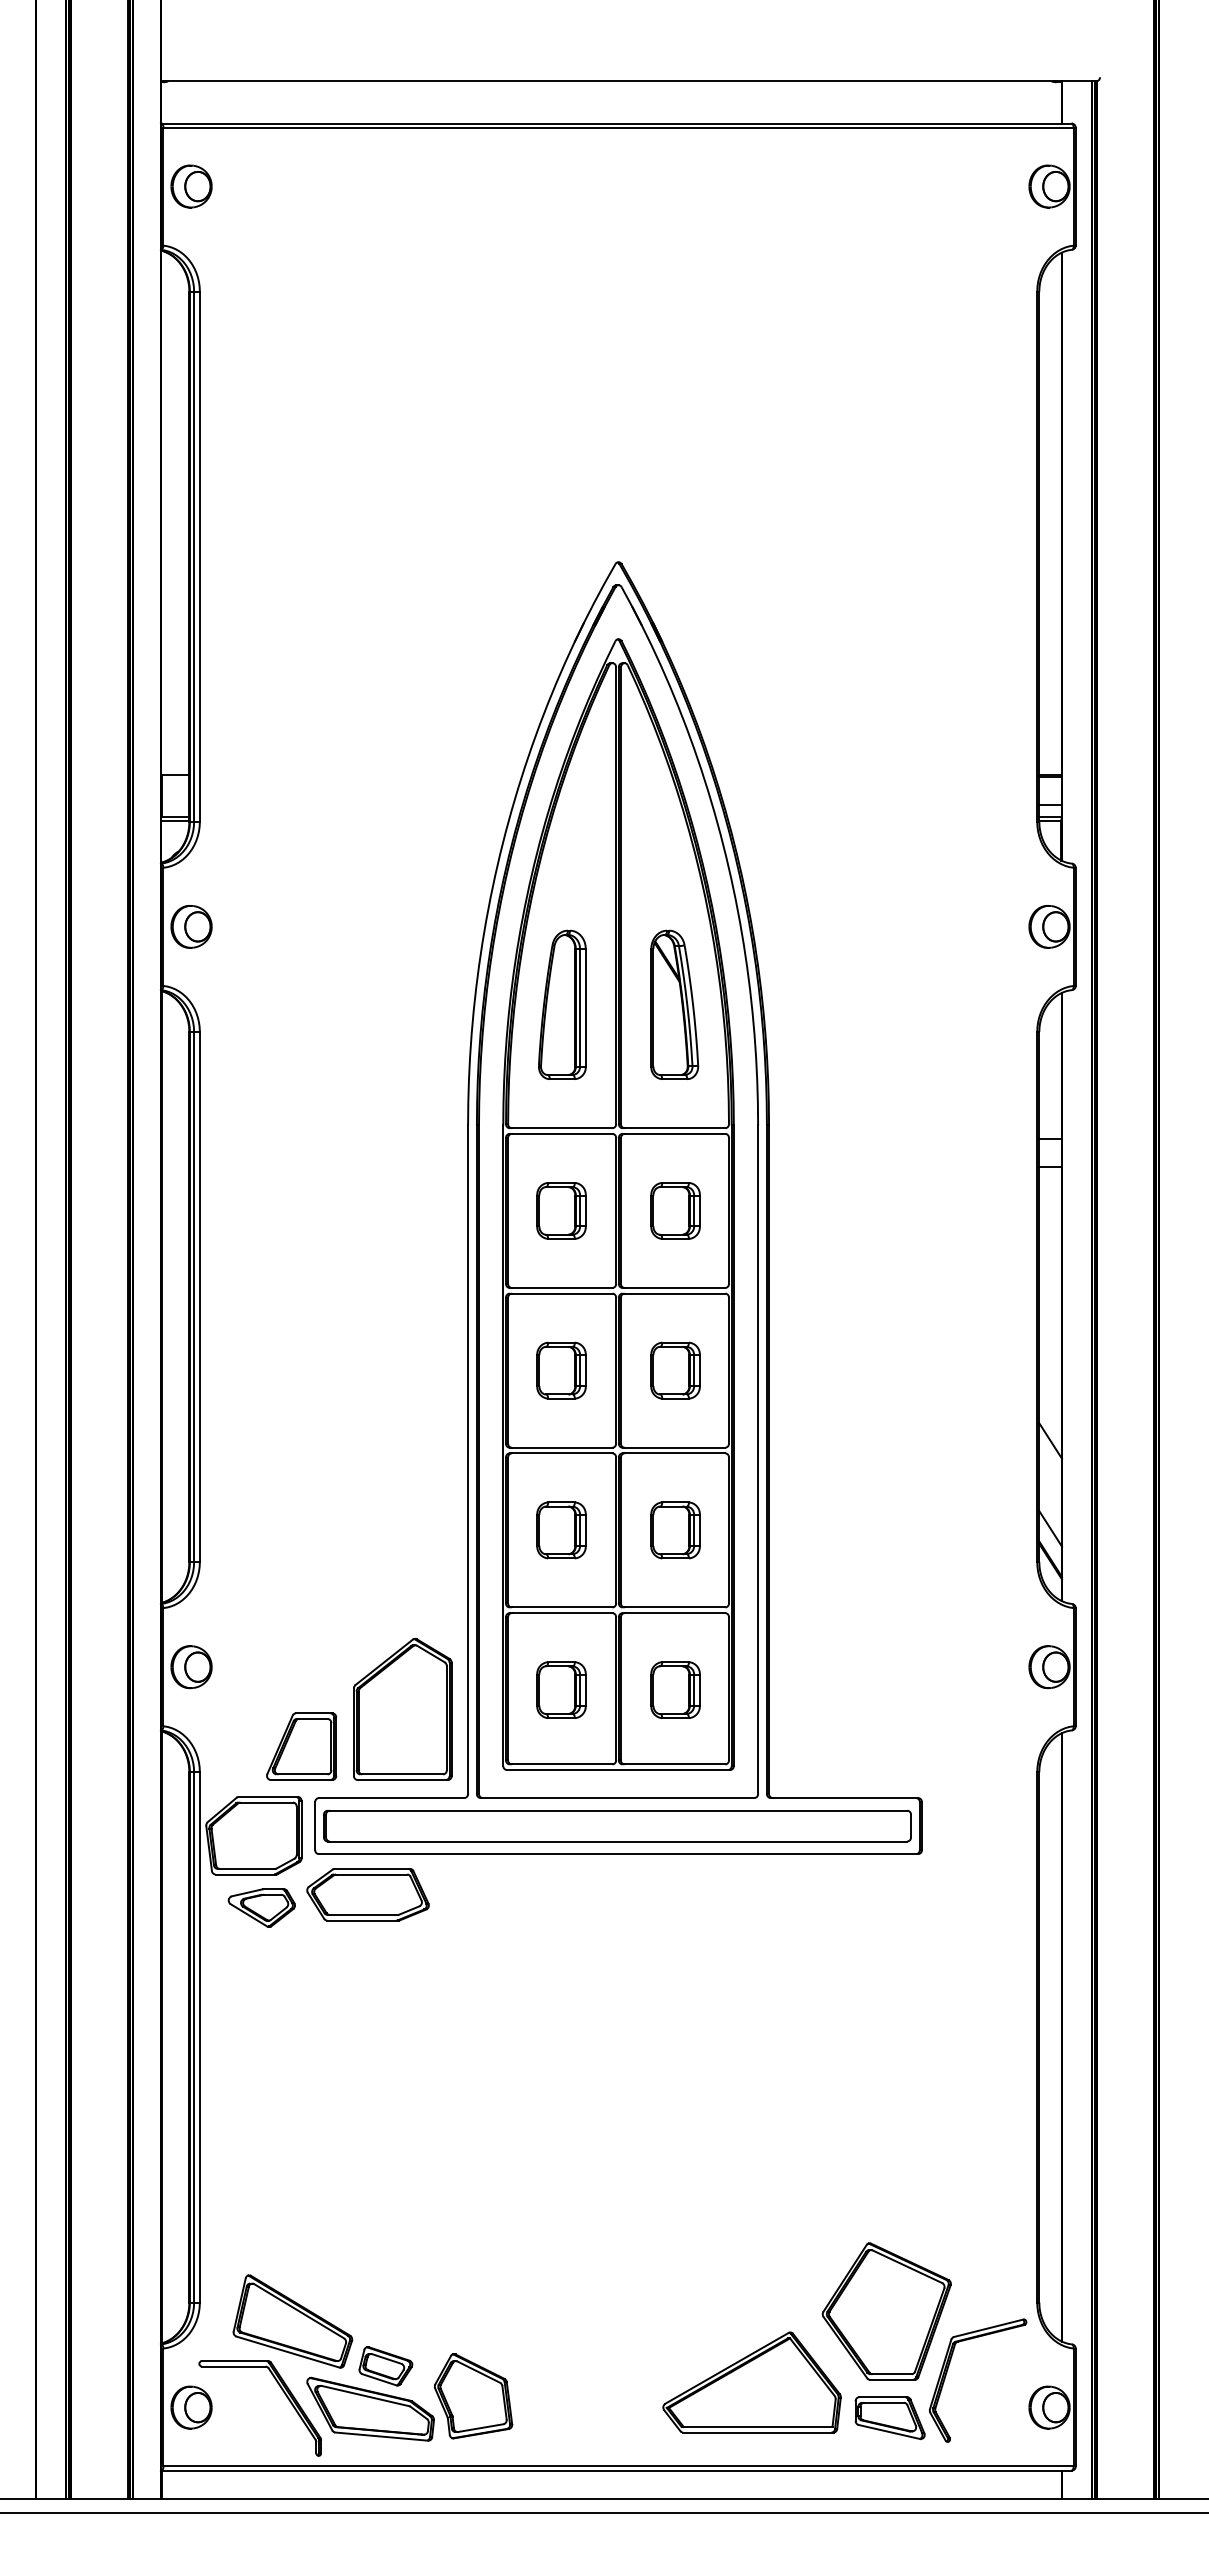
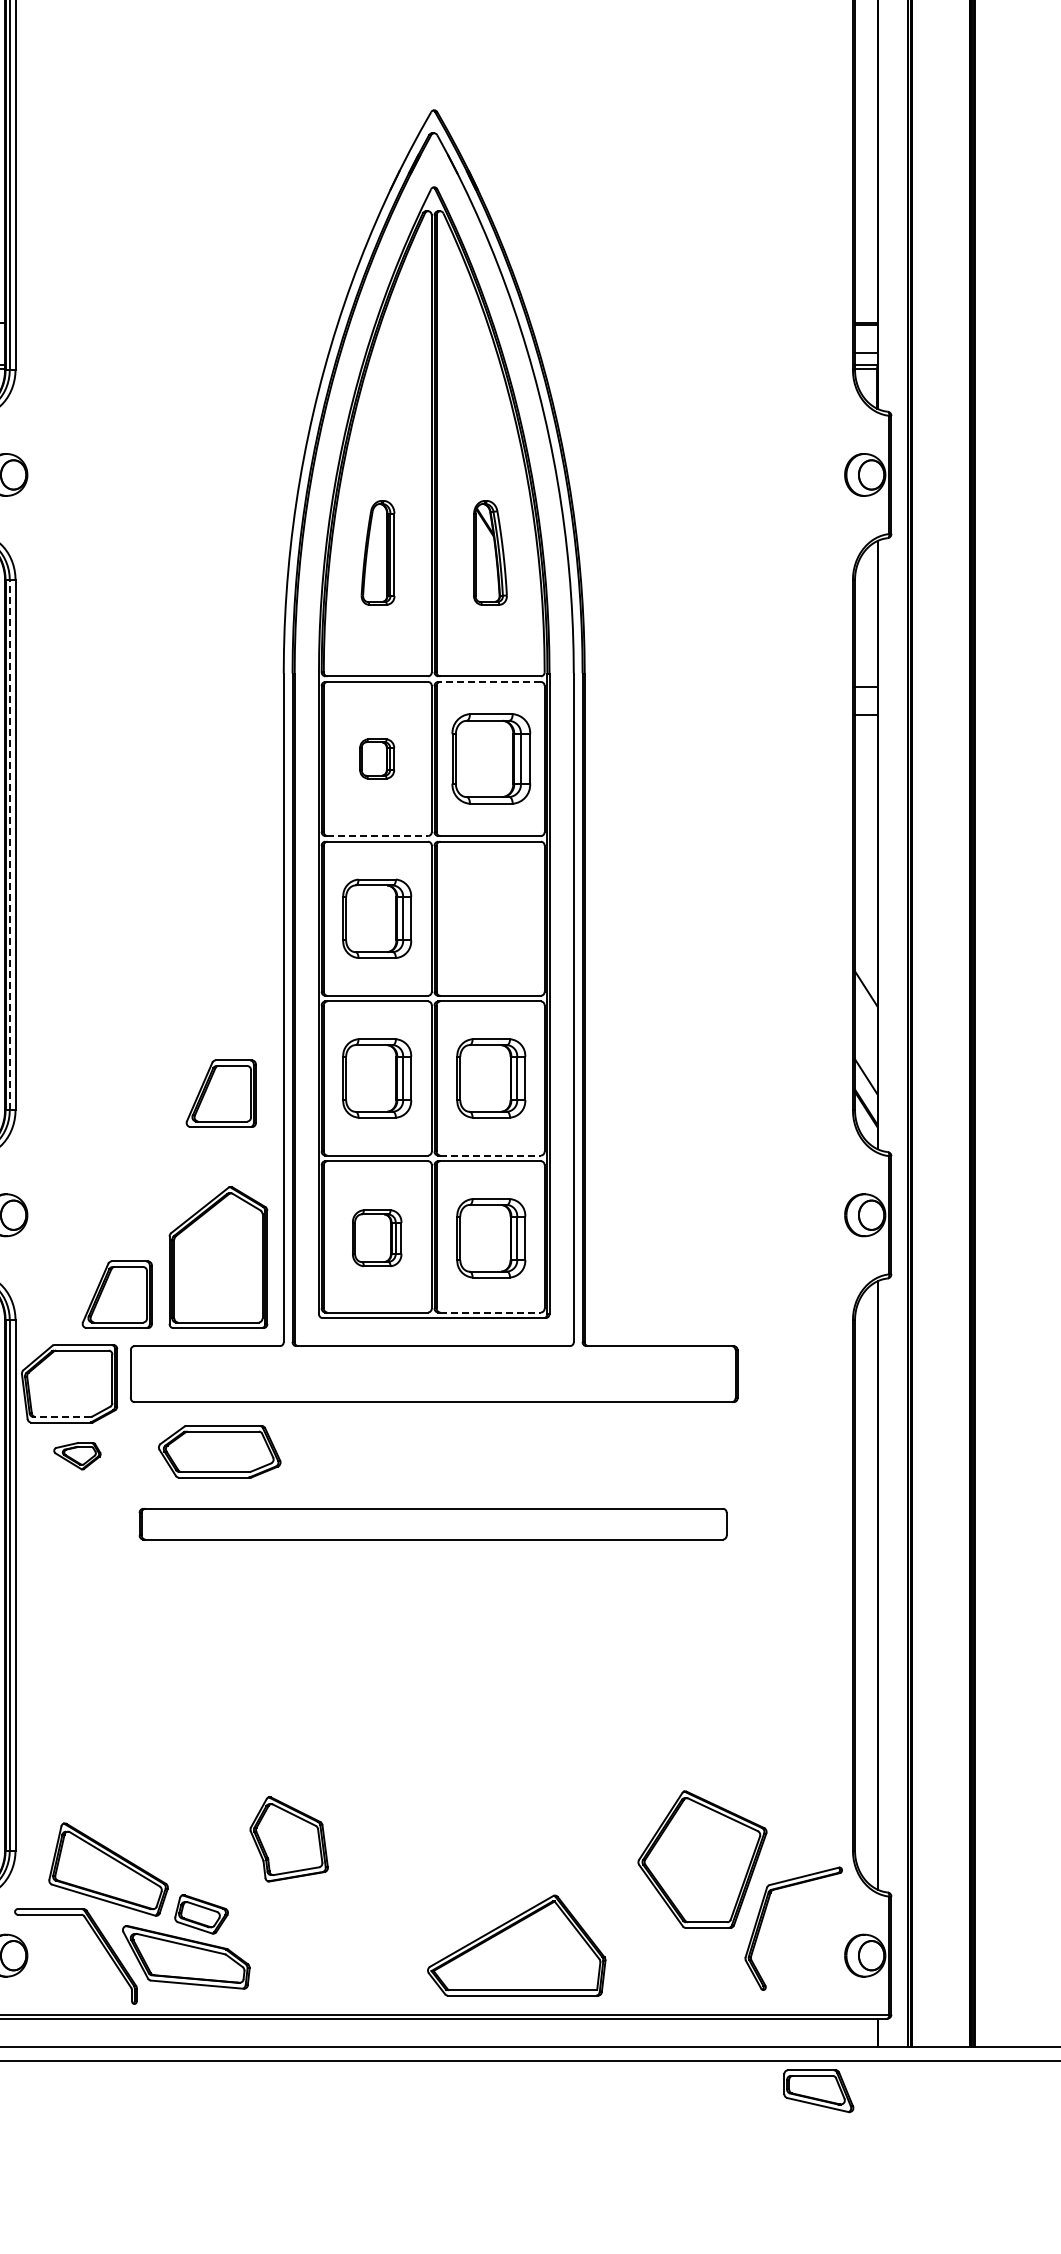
part: (562, 1004) -> (378, 552), size x0.7
part: (674, 1004) -> (490, 552), size x0.7
line: (674, 1133) -> (490, 681), solid -> dashed
part: (561, 1210) -> (377, 758), size x0.7
part: (675, 1210) -> (491, 758), size x1.6
line: (562, 1288) -> (378, 836), solid -> dashed
line: (194, 1296) -> (10, 844), solid -> dashed
part: (561, 1370) -> (377, 918), size x1.4
part: (675, 1370) -> (491, 918), removed
part: (561, 1530) -> (377, 1078), size x1.4
part: (675, 1530) -> (491, 1078), size x1.4
part: (405, 1545) -> (221, 1093), added
line: (675, 1607) -> (491, 1155), solid -> dashed
part: (675, 1689) -> (491, 1237), size x1.4
line: (675, 1764) -> (491, 1312), solid -> dashed
part: (617, 1825) -> (433, 1523), moved
line: (247, 1868) -> (63, 1416), solid -> dashed
part: (367, 1894) -> (219, 1451), moved
part: (261, 1907) -> (77, 1455), size x0.7
part: (751, 2382) -> (516, 1945), moved
part: (473, 2396) -> (289, 1839), moved
part: (889, 2418) -> (818, 2091), moved

